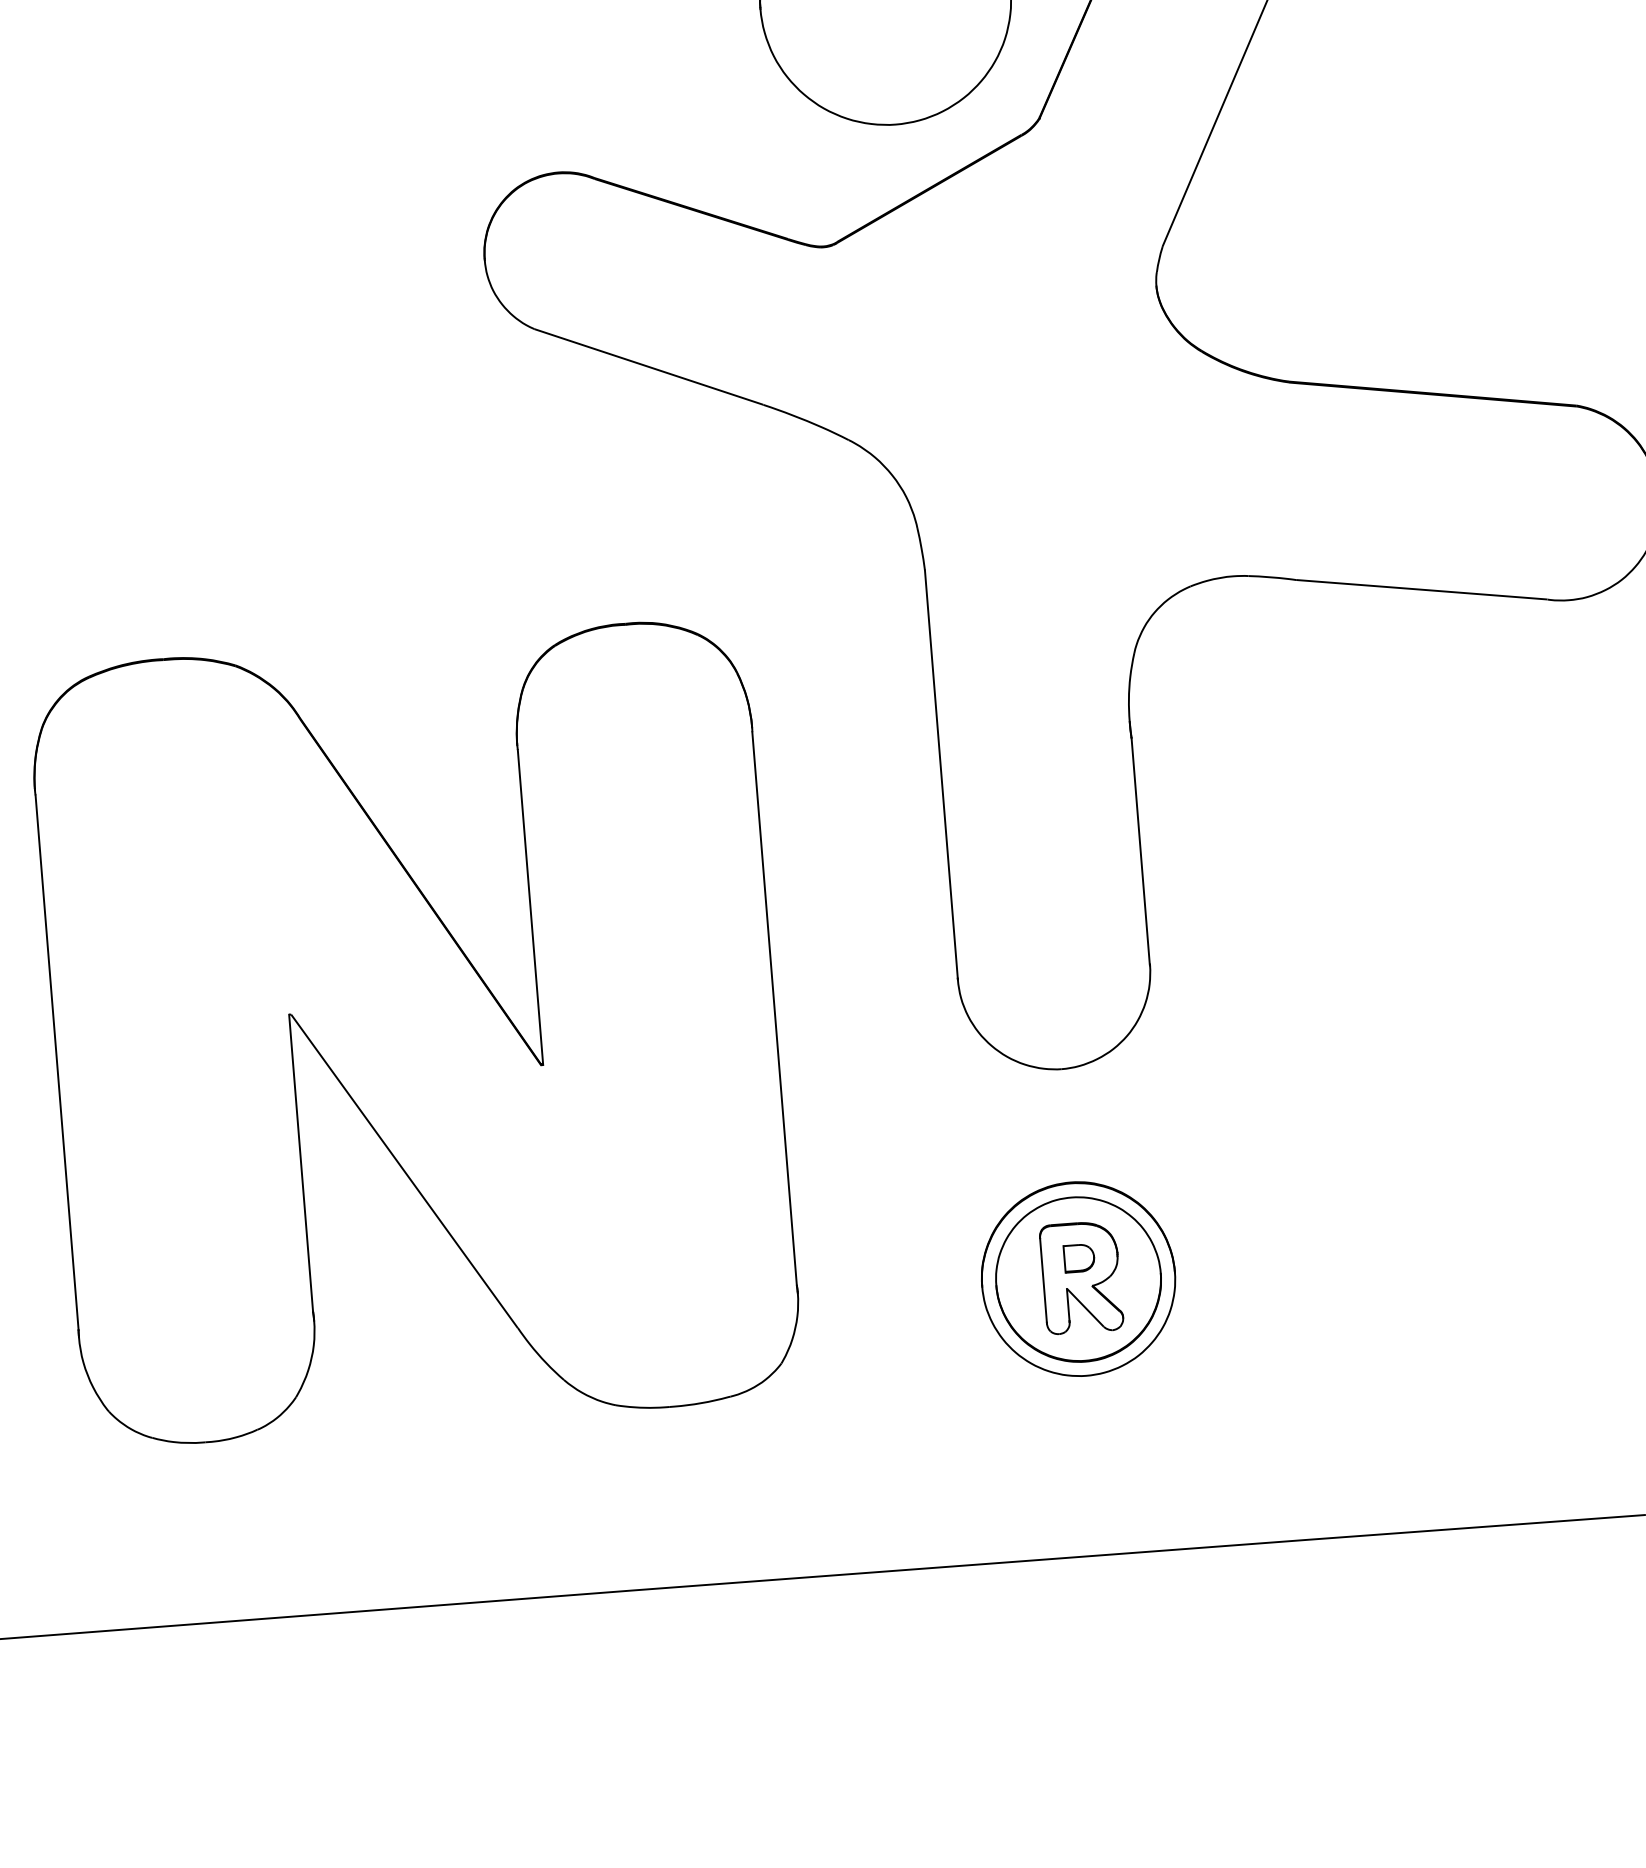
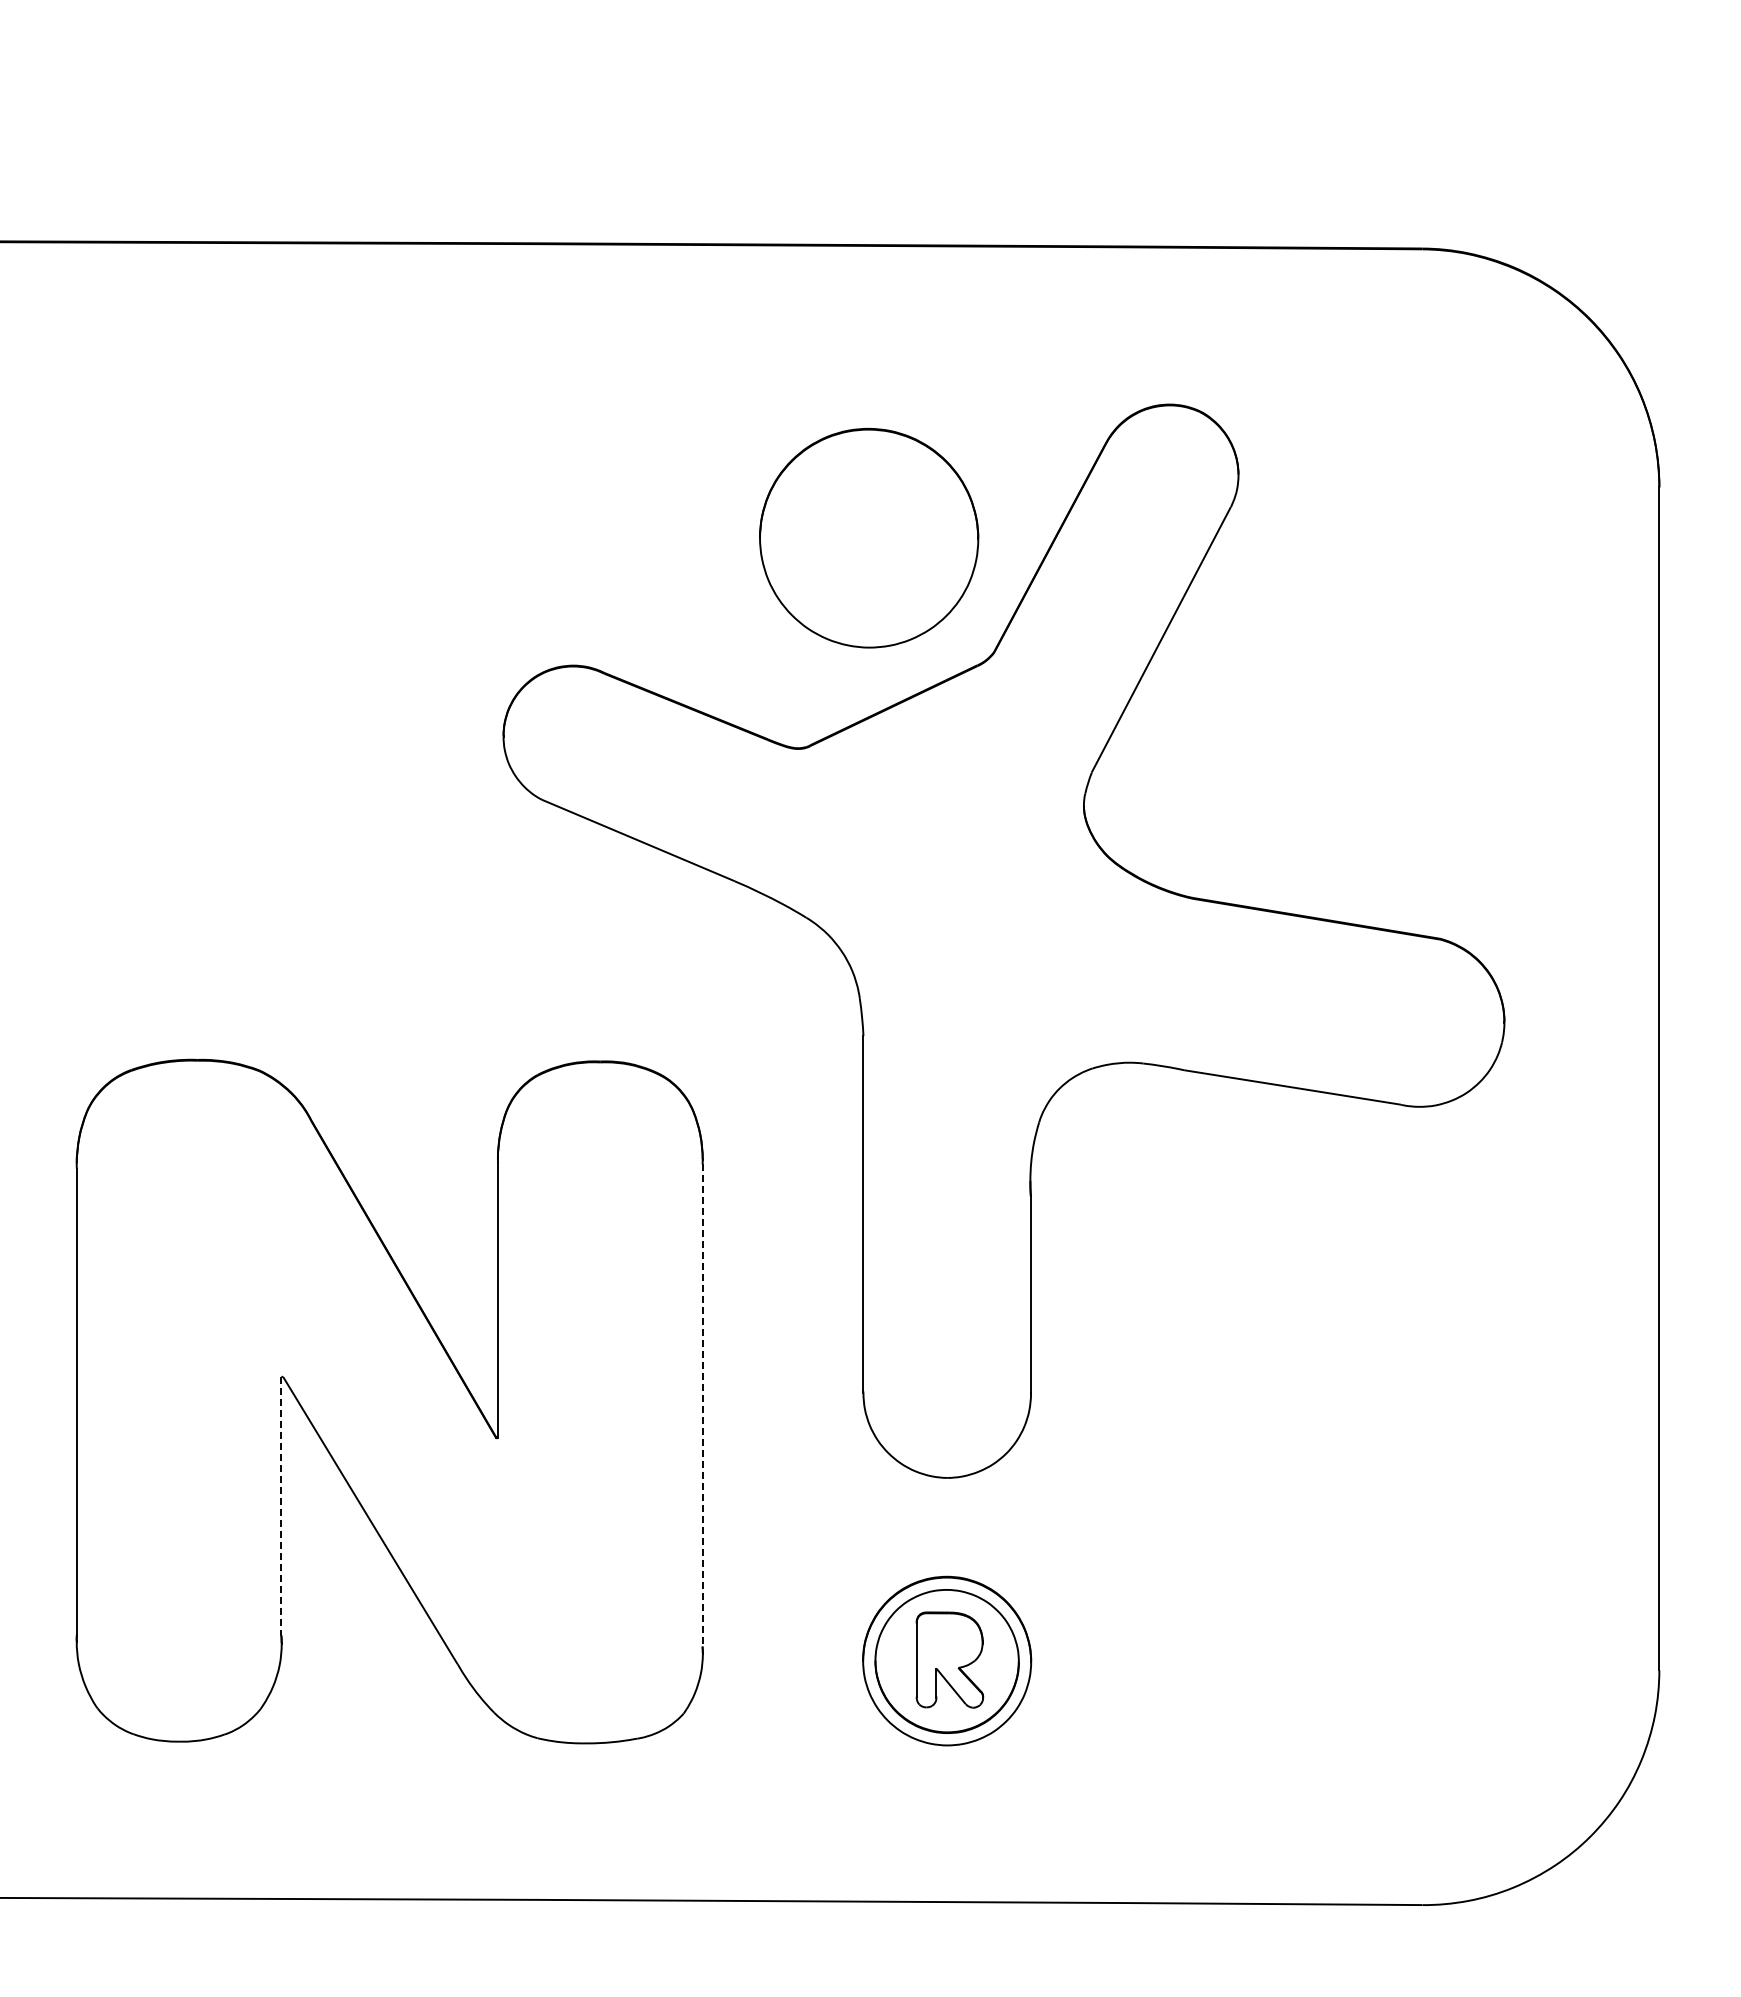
line: (774, 1009) -> (702, 1406), solid -> dashed
line: (301, 1163) -> (281, 1506), solid -> dashed
part: (1079, 1257) -> (949, 1642), removed

